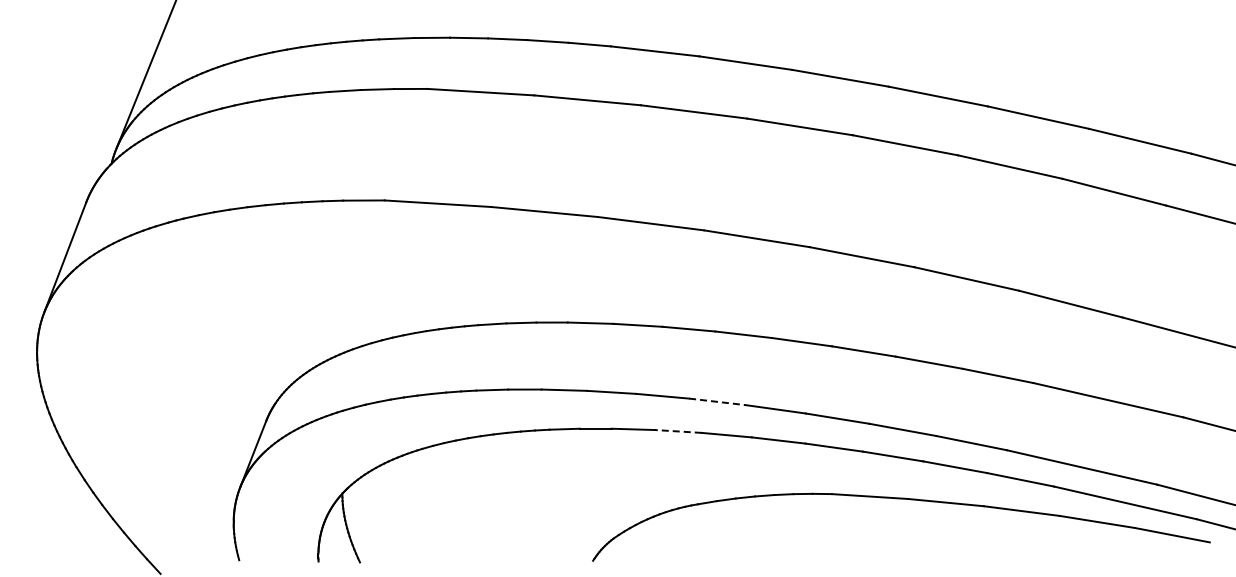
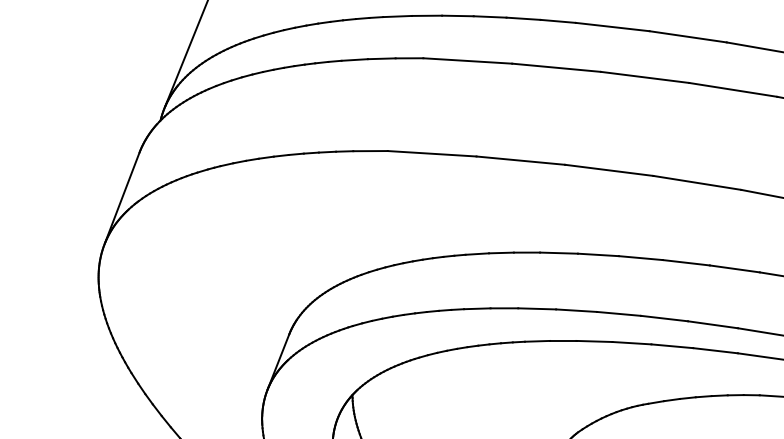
line: (717, 401) -> (664, 318), dashed -> solid
line: (677, 431) -> (631, 343), dashed -> solid

